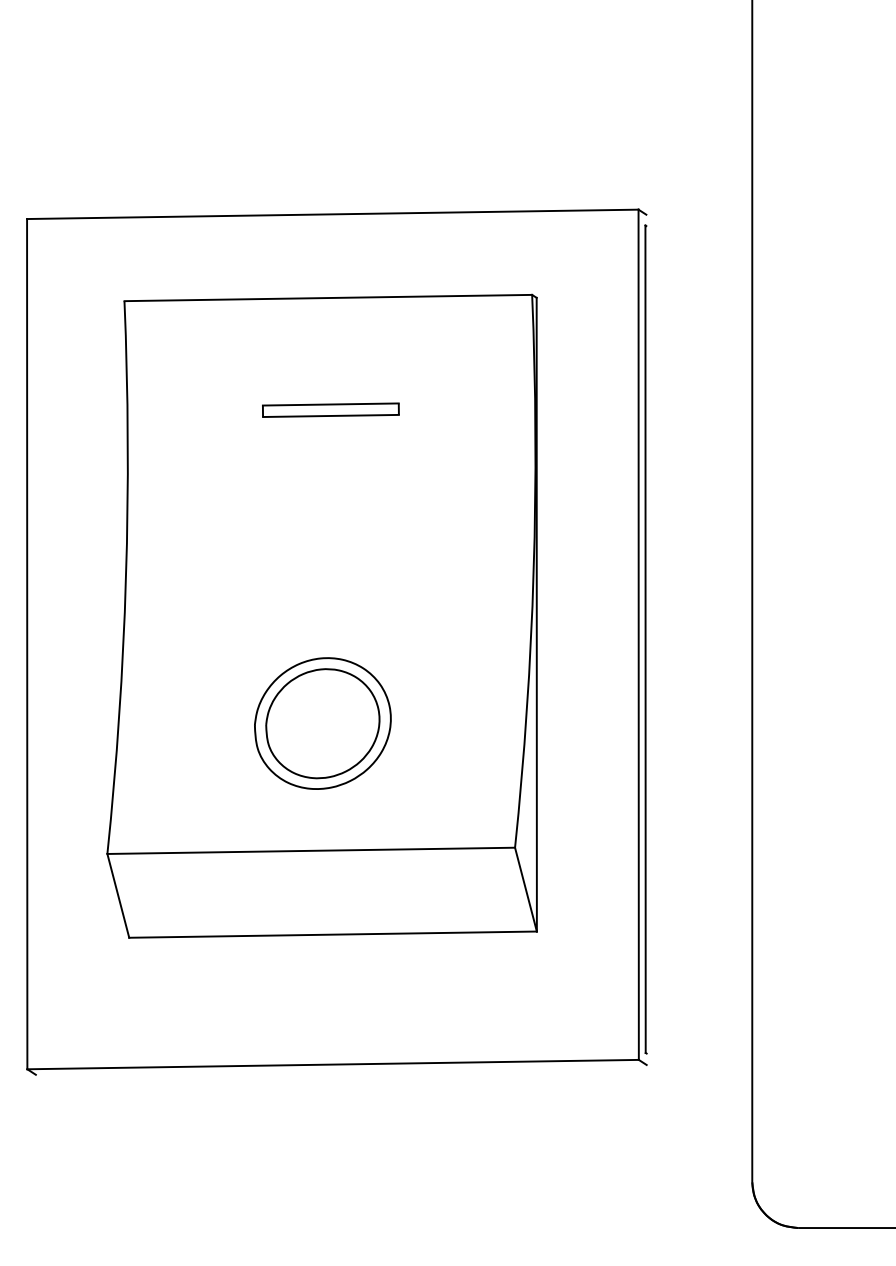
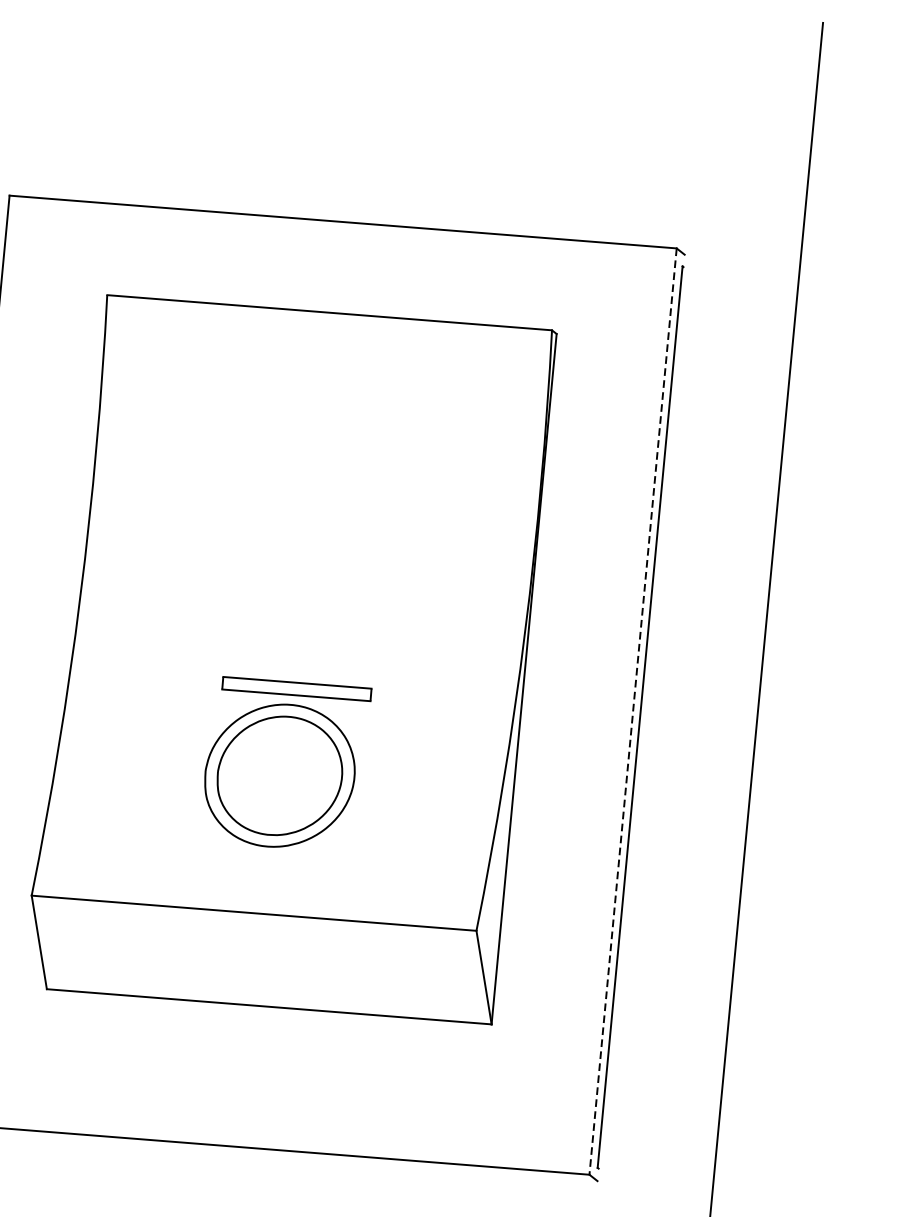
part: (330, 409) -> (296, 688), moved
line: (638, 635) -> (632, 712), solid -> dashed

